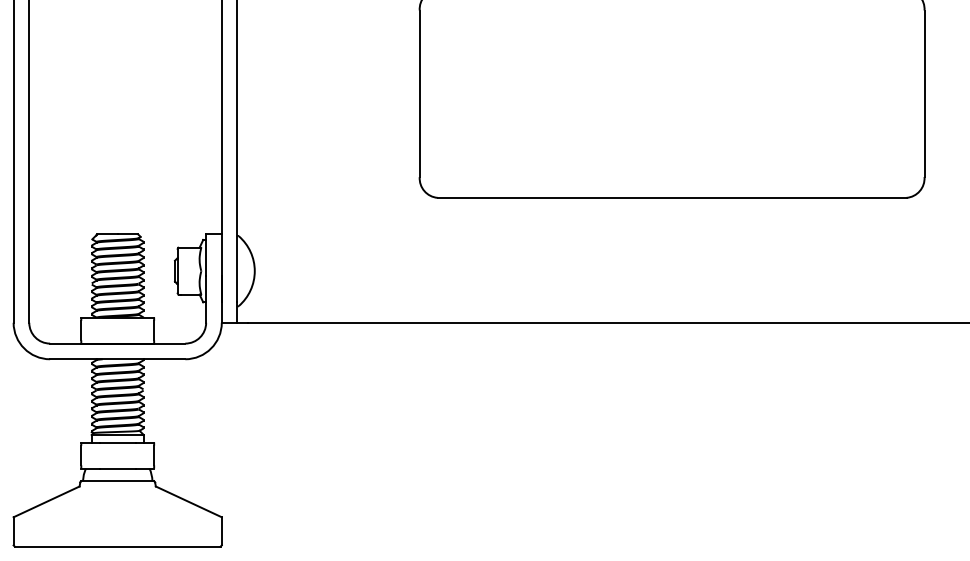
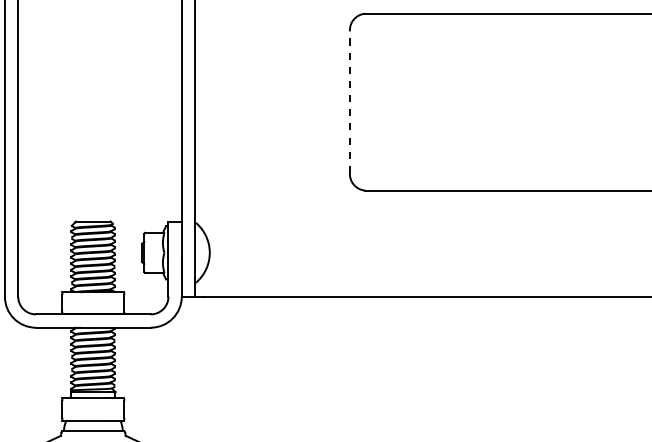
line: (419, 93) -> (349, 101), solid -> dashed

